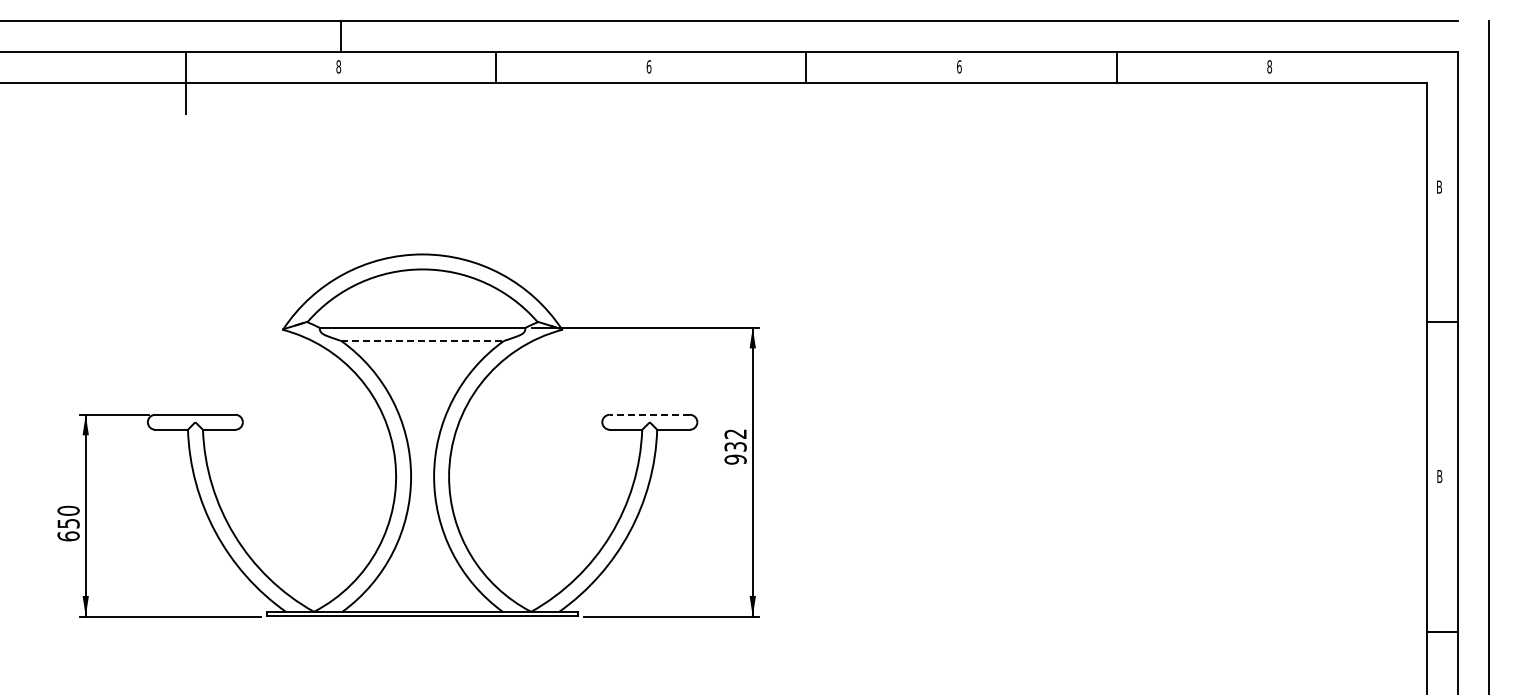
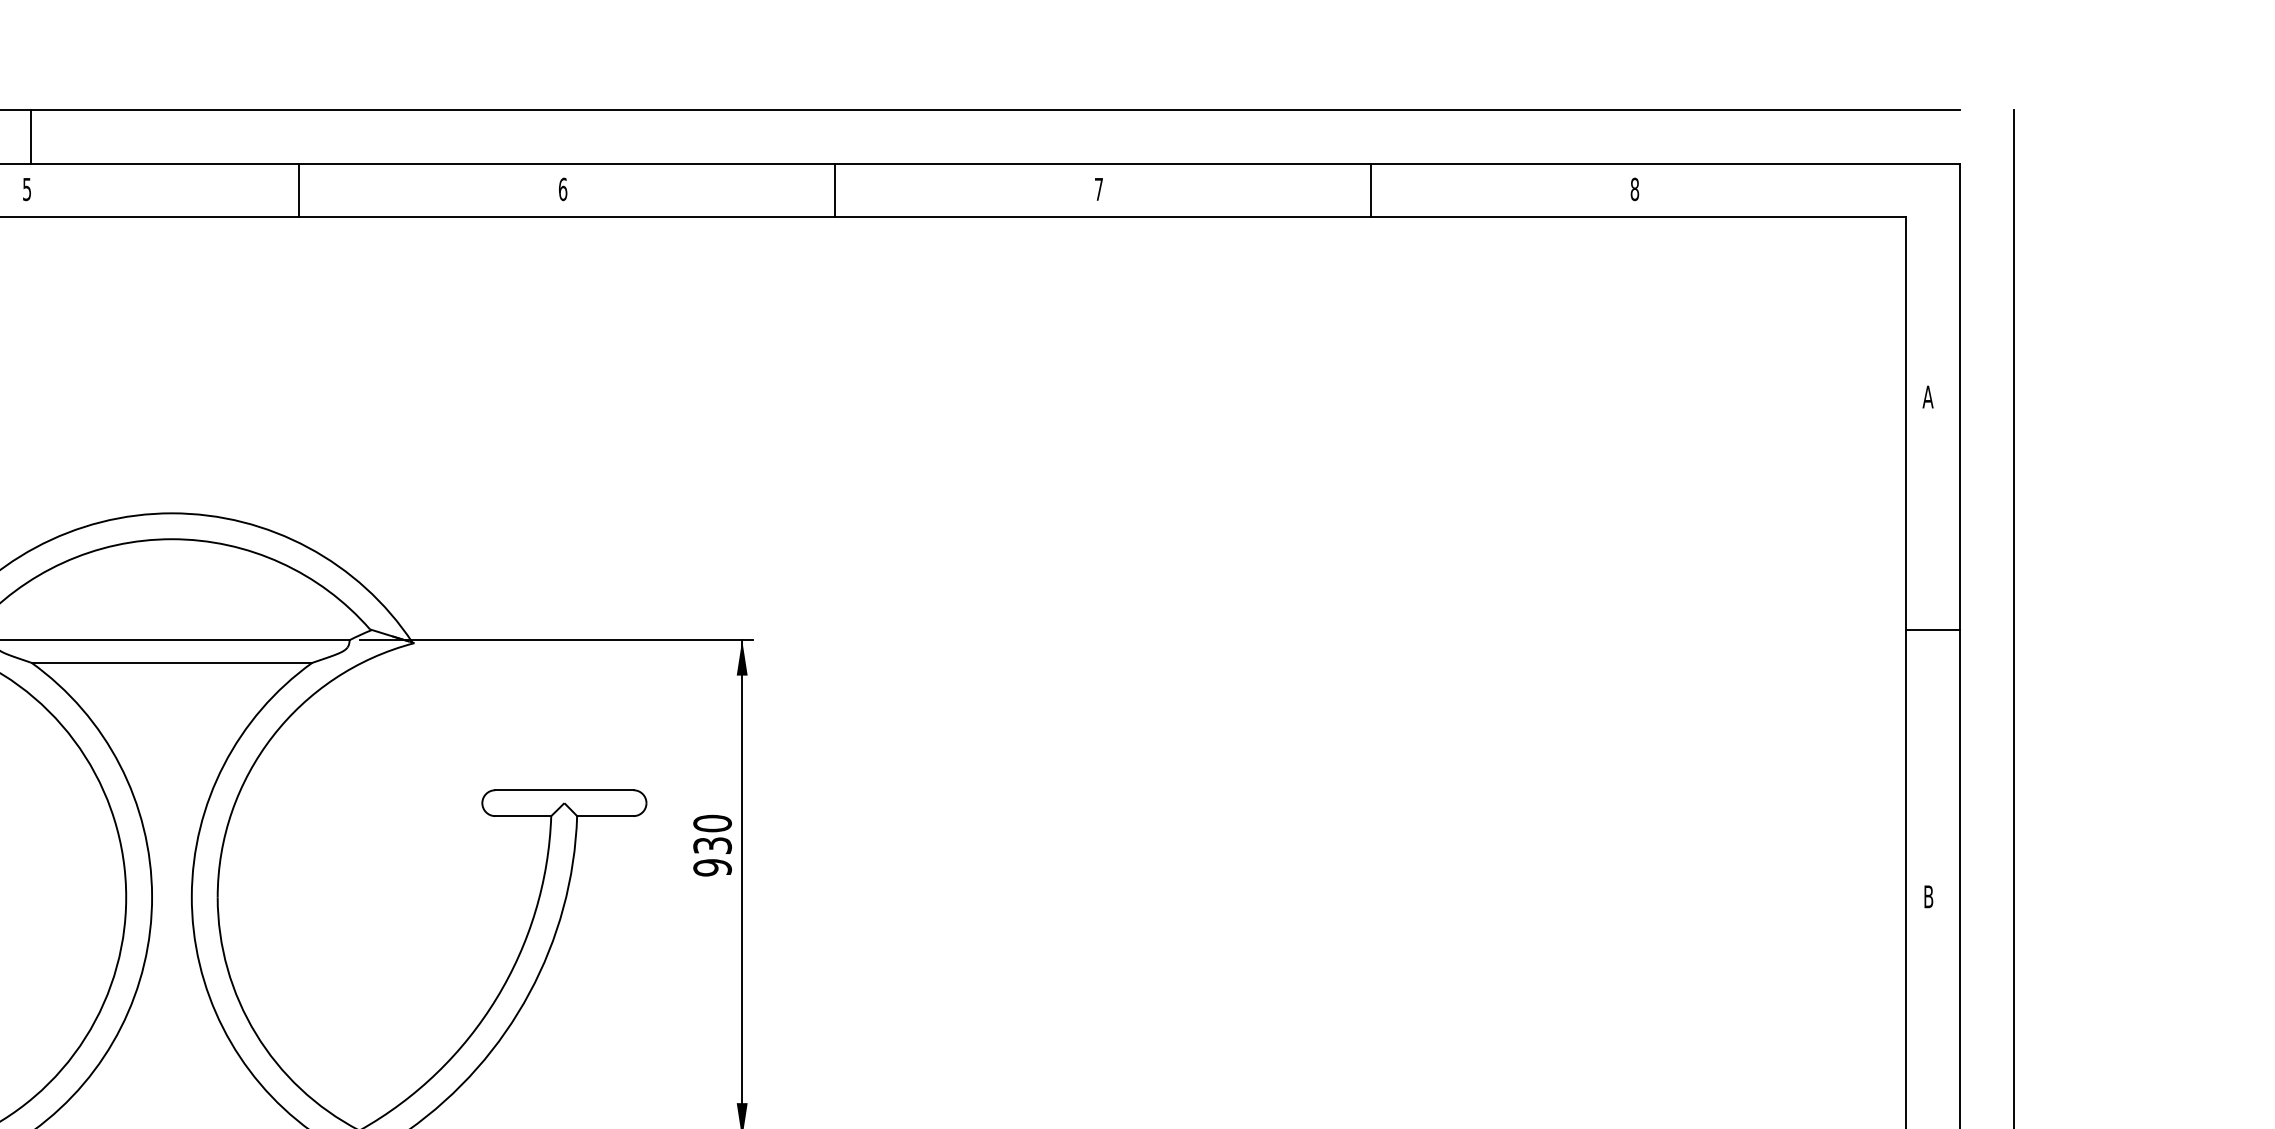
text: (338, 66) -> (26, 188), 8 -> 5
text: (959, 66) -> (1099, 188), 6 -> 7
text: (1439, 186) -> (1928, 395), B -> A
line: (423, 341) -> (173, 663), dashed -> solid
line: (649, 414) -> (563, 789), dashed -> solid
text: (735, 434) -> (712, 824), 932 -> 930

